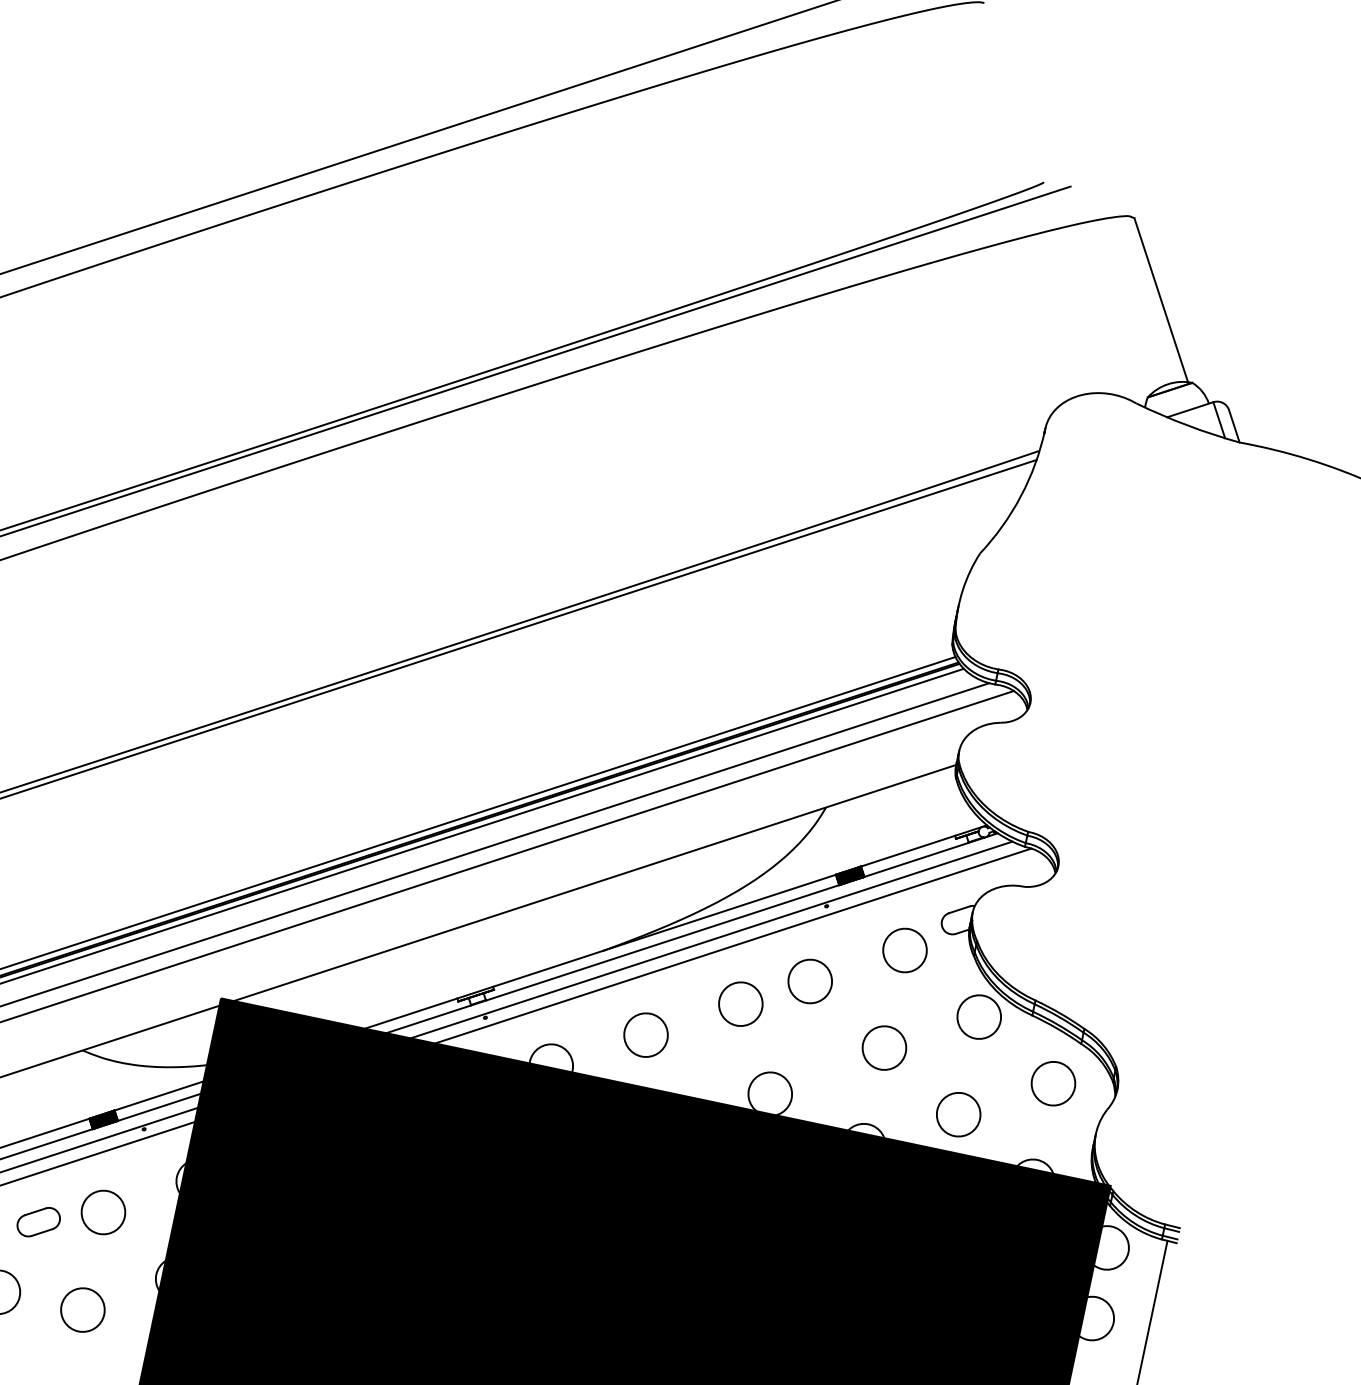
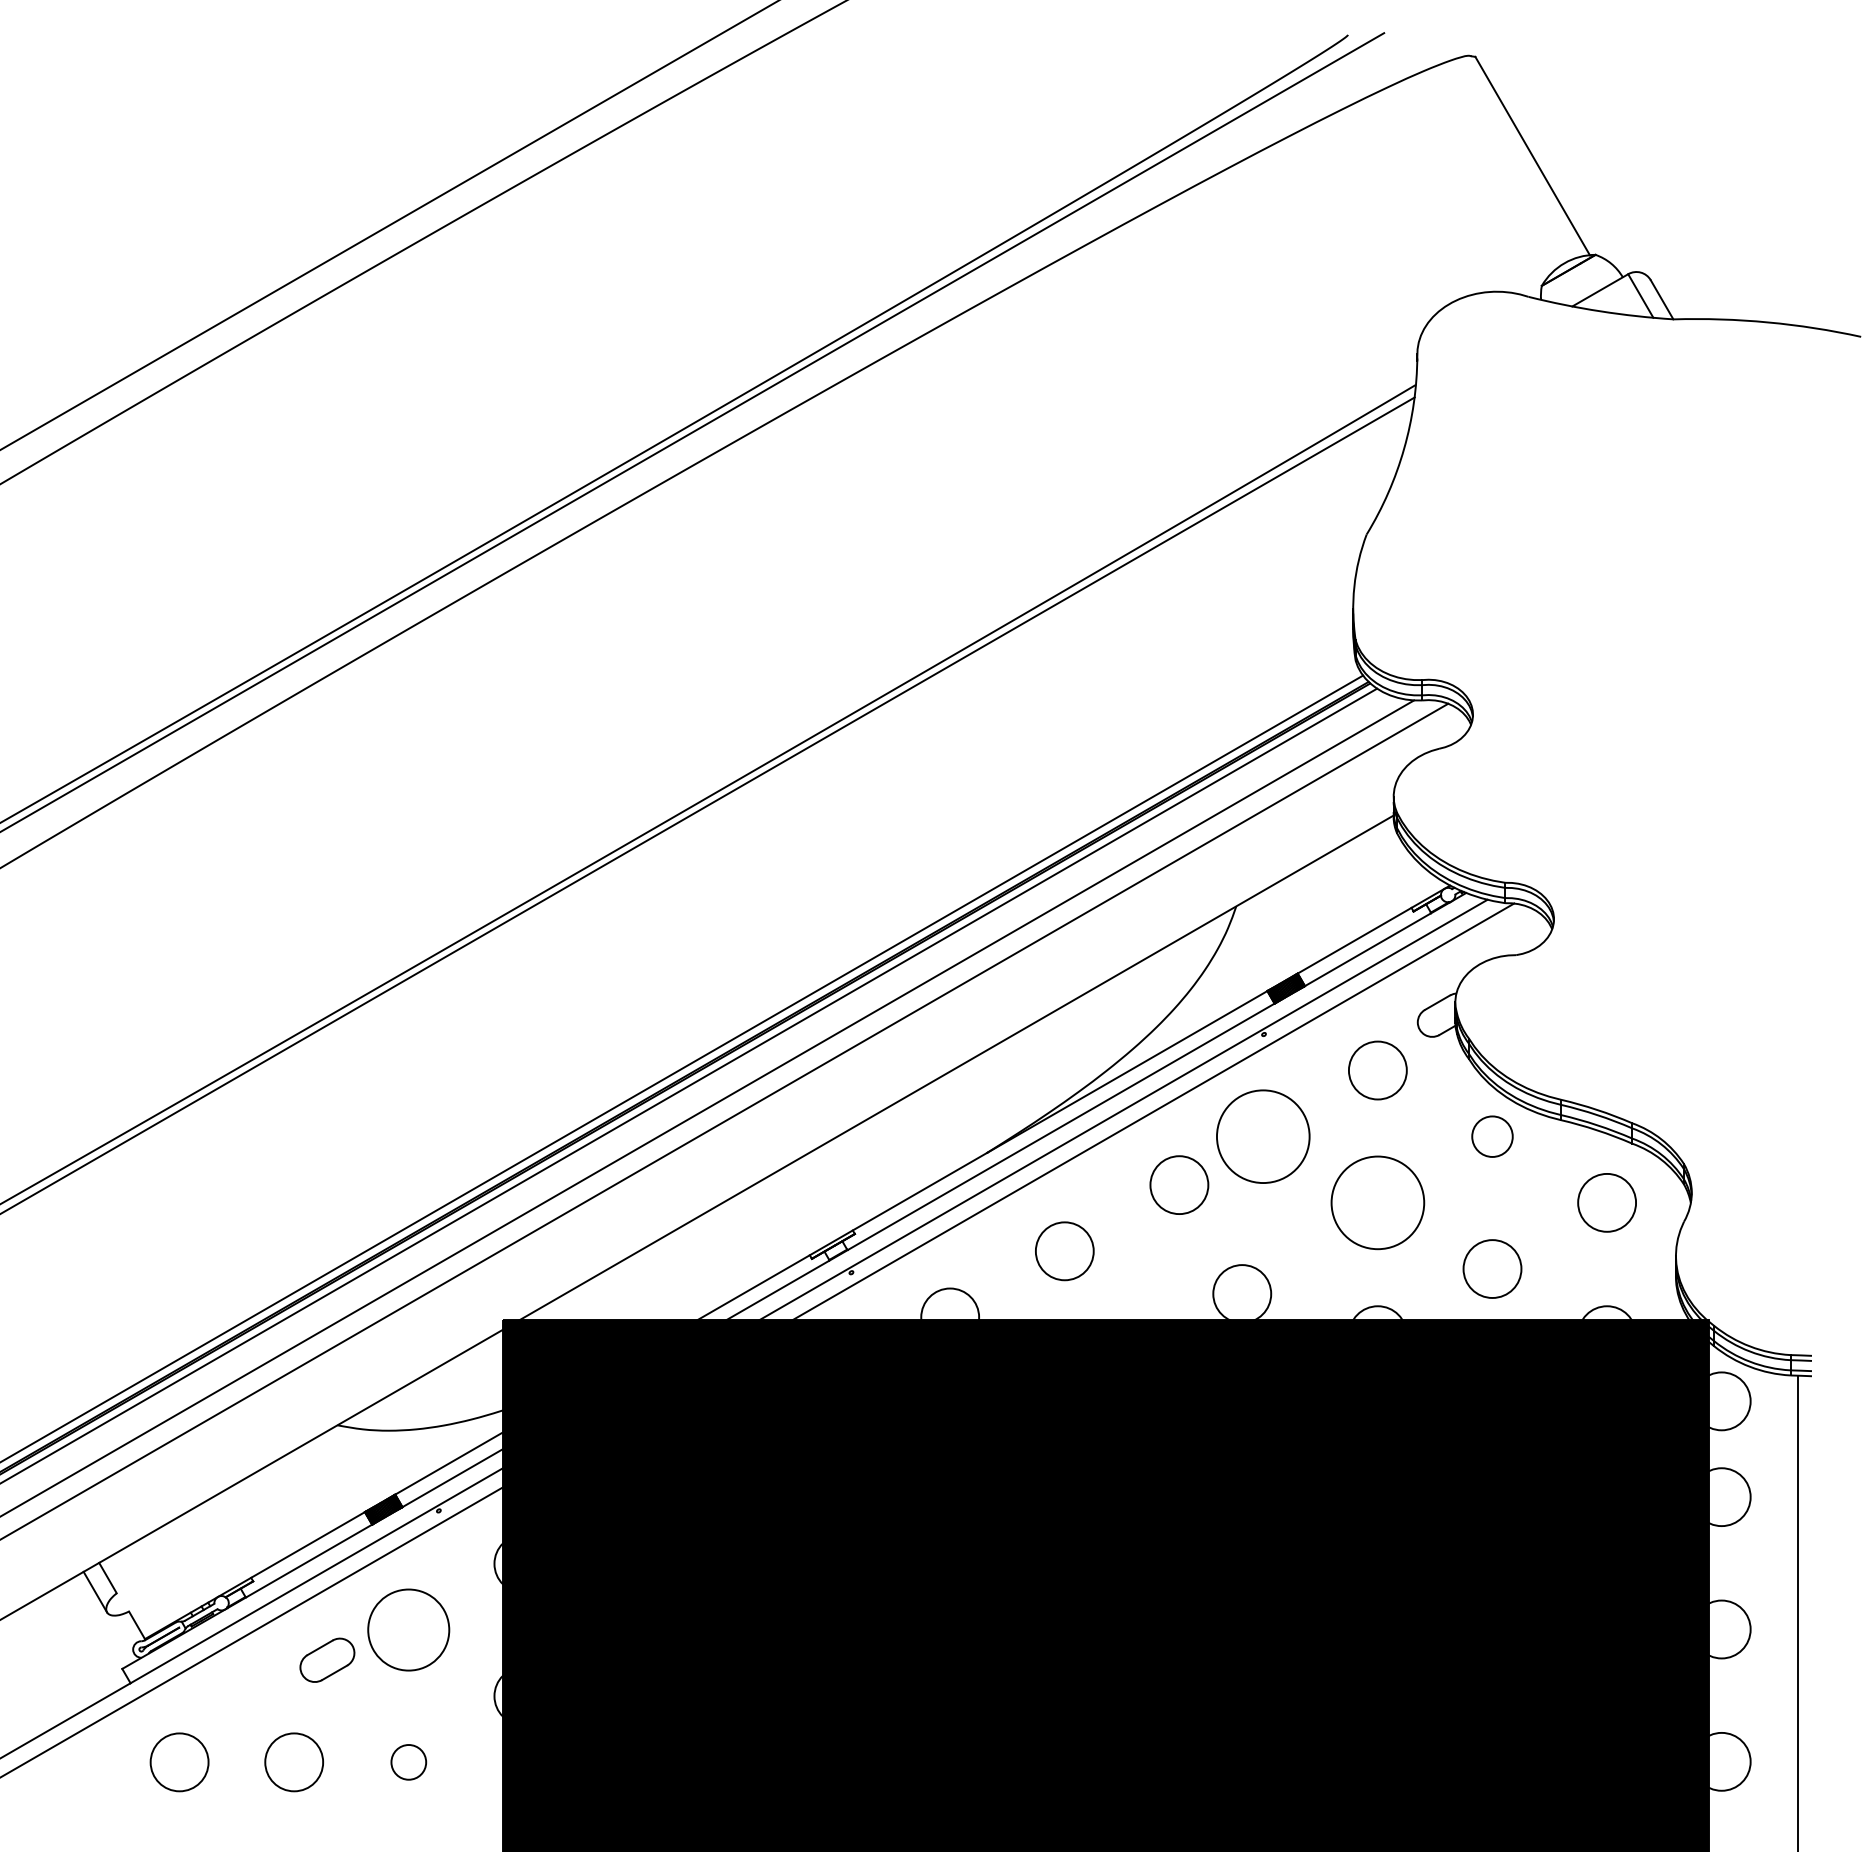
circle: (810, 981) -> (1263, 1136), size x1.6
circle: (979, 1016) -> (1492, 1136), size x0.7
circle: (884, 1047) -> (1377, 1202), size x1.6
circle: (103, 1212) -> (408, 1629), size x1.4
circle: (82, 1310) -> (408, 1762), size x0.6

